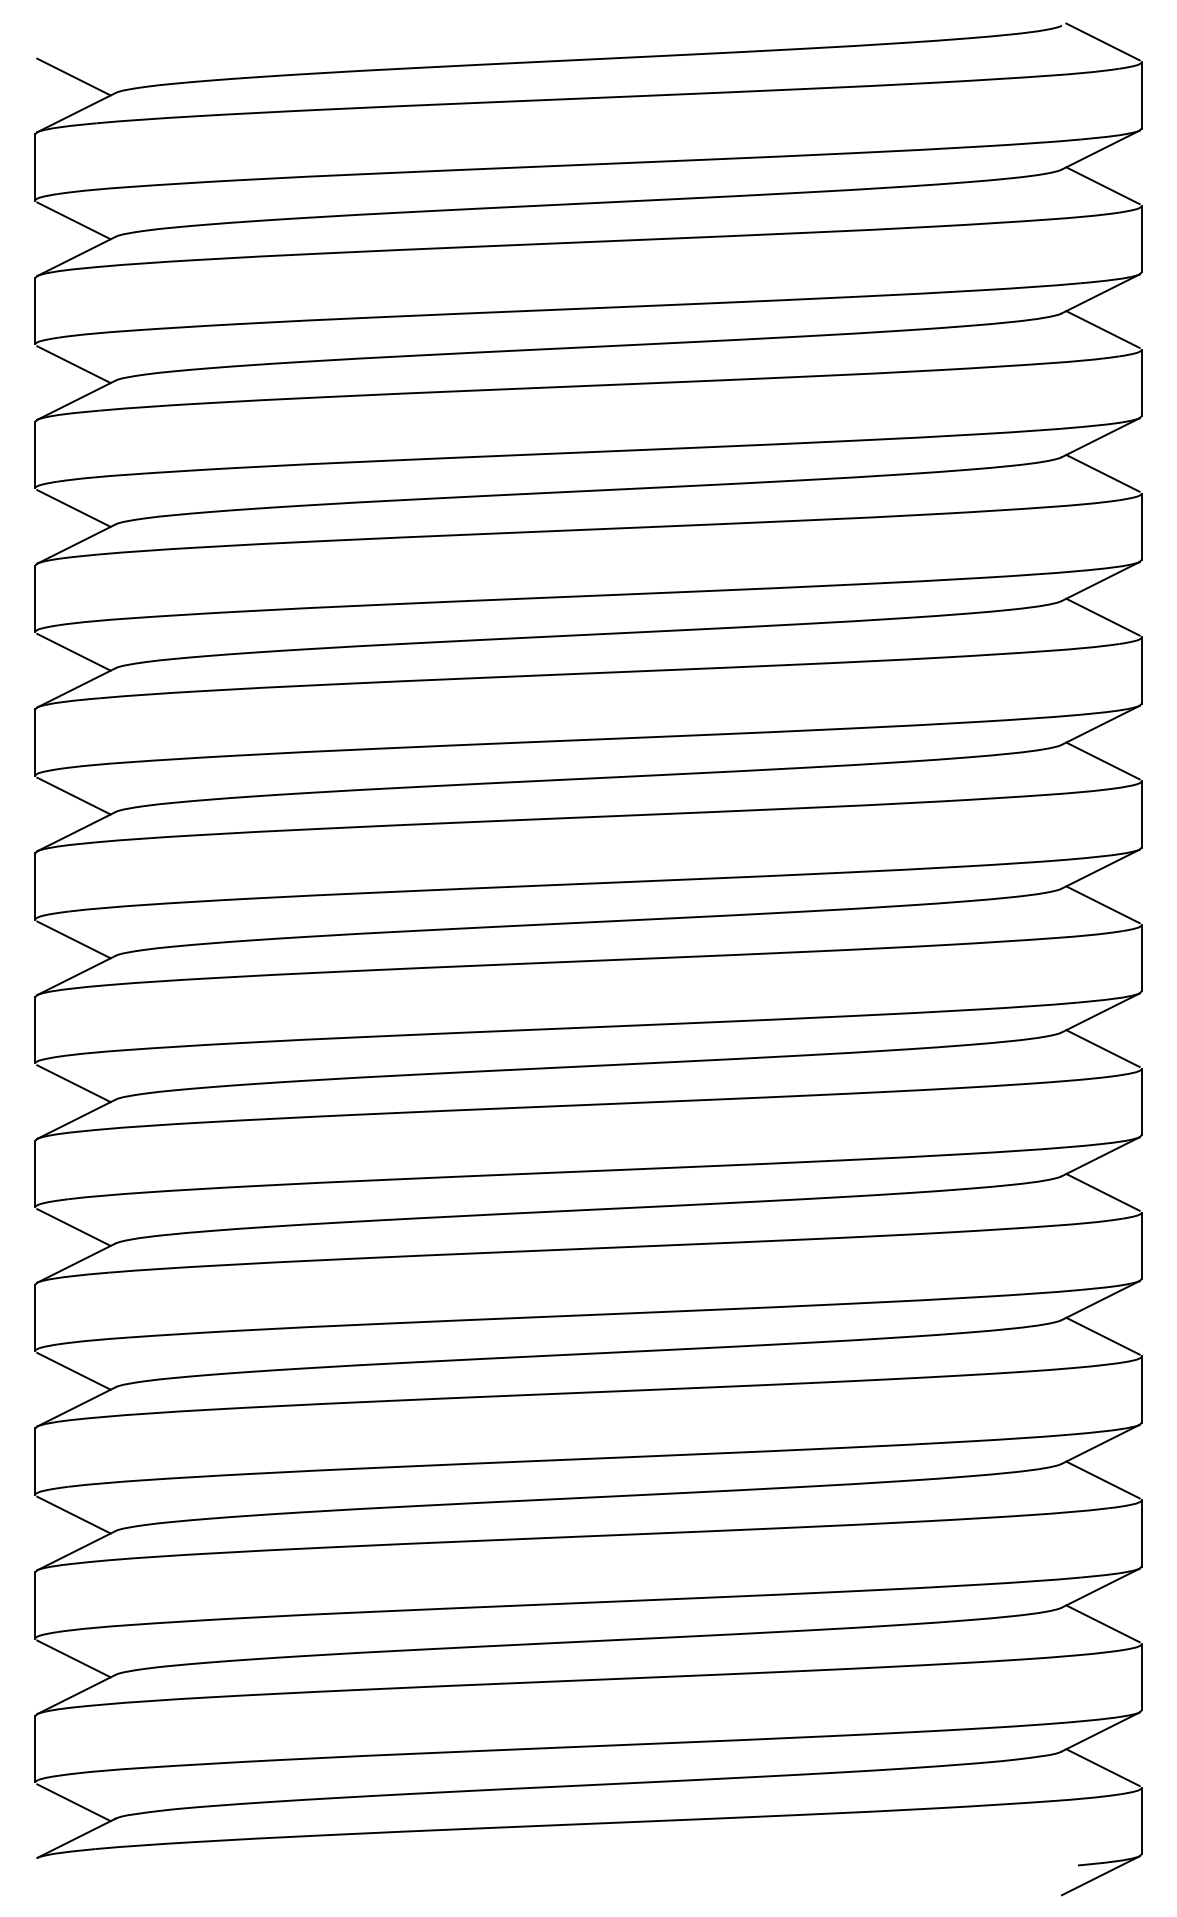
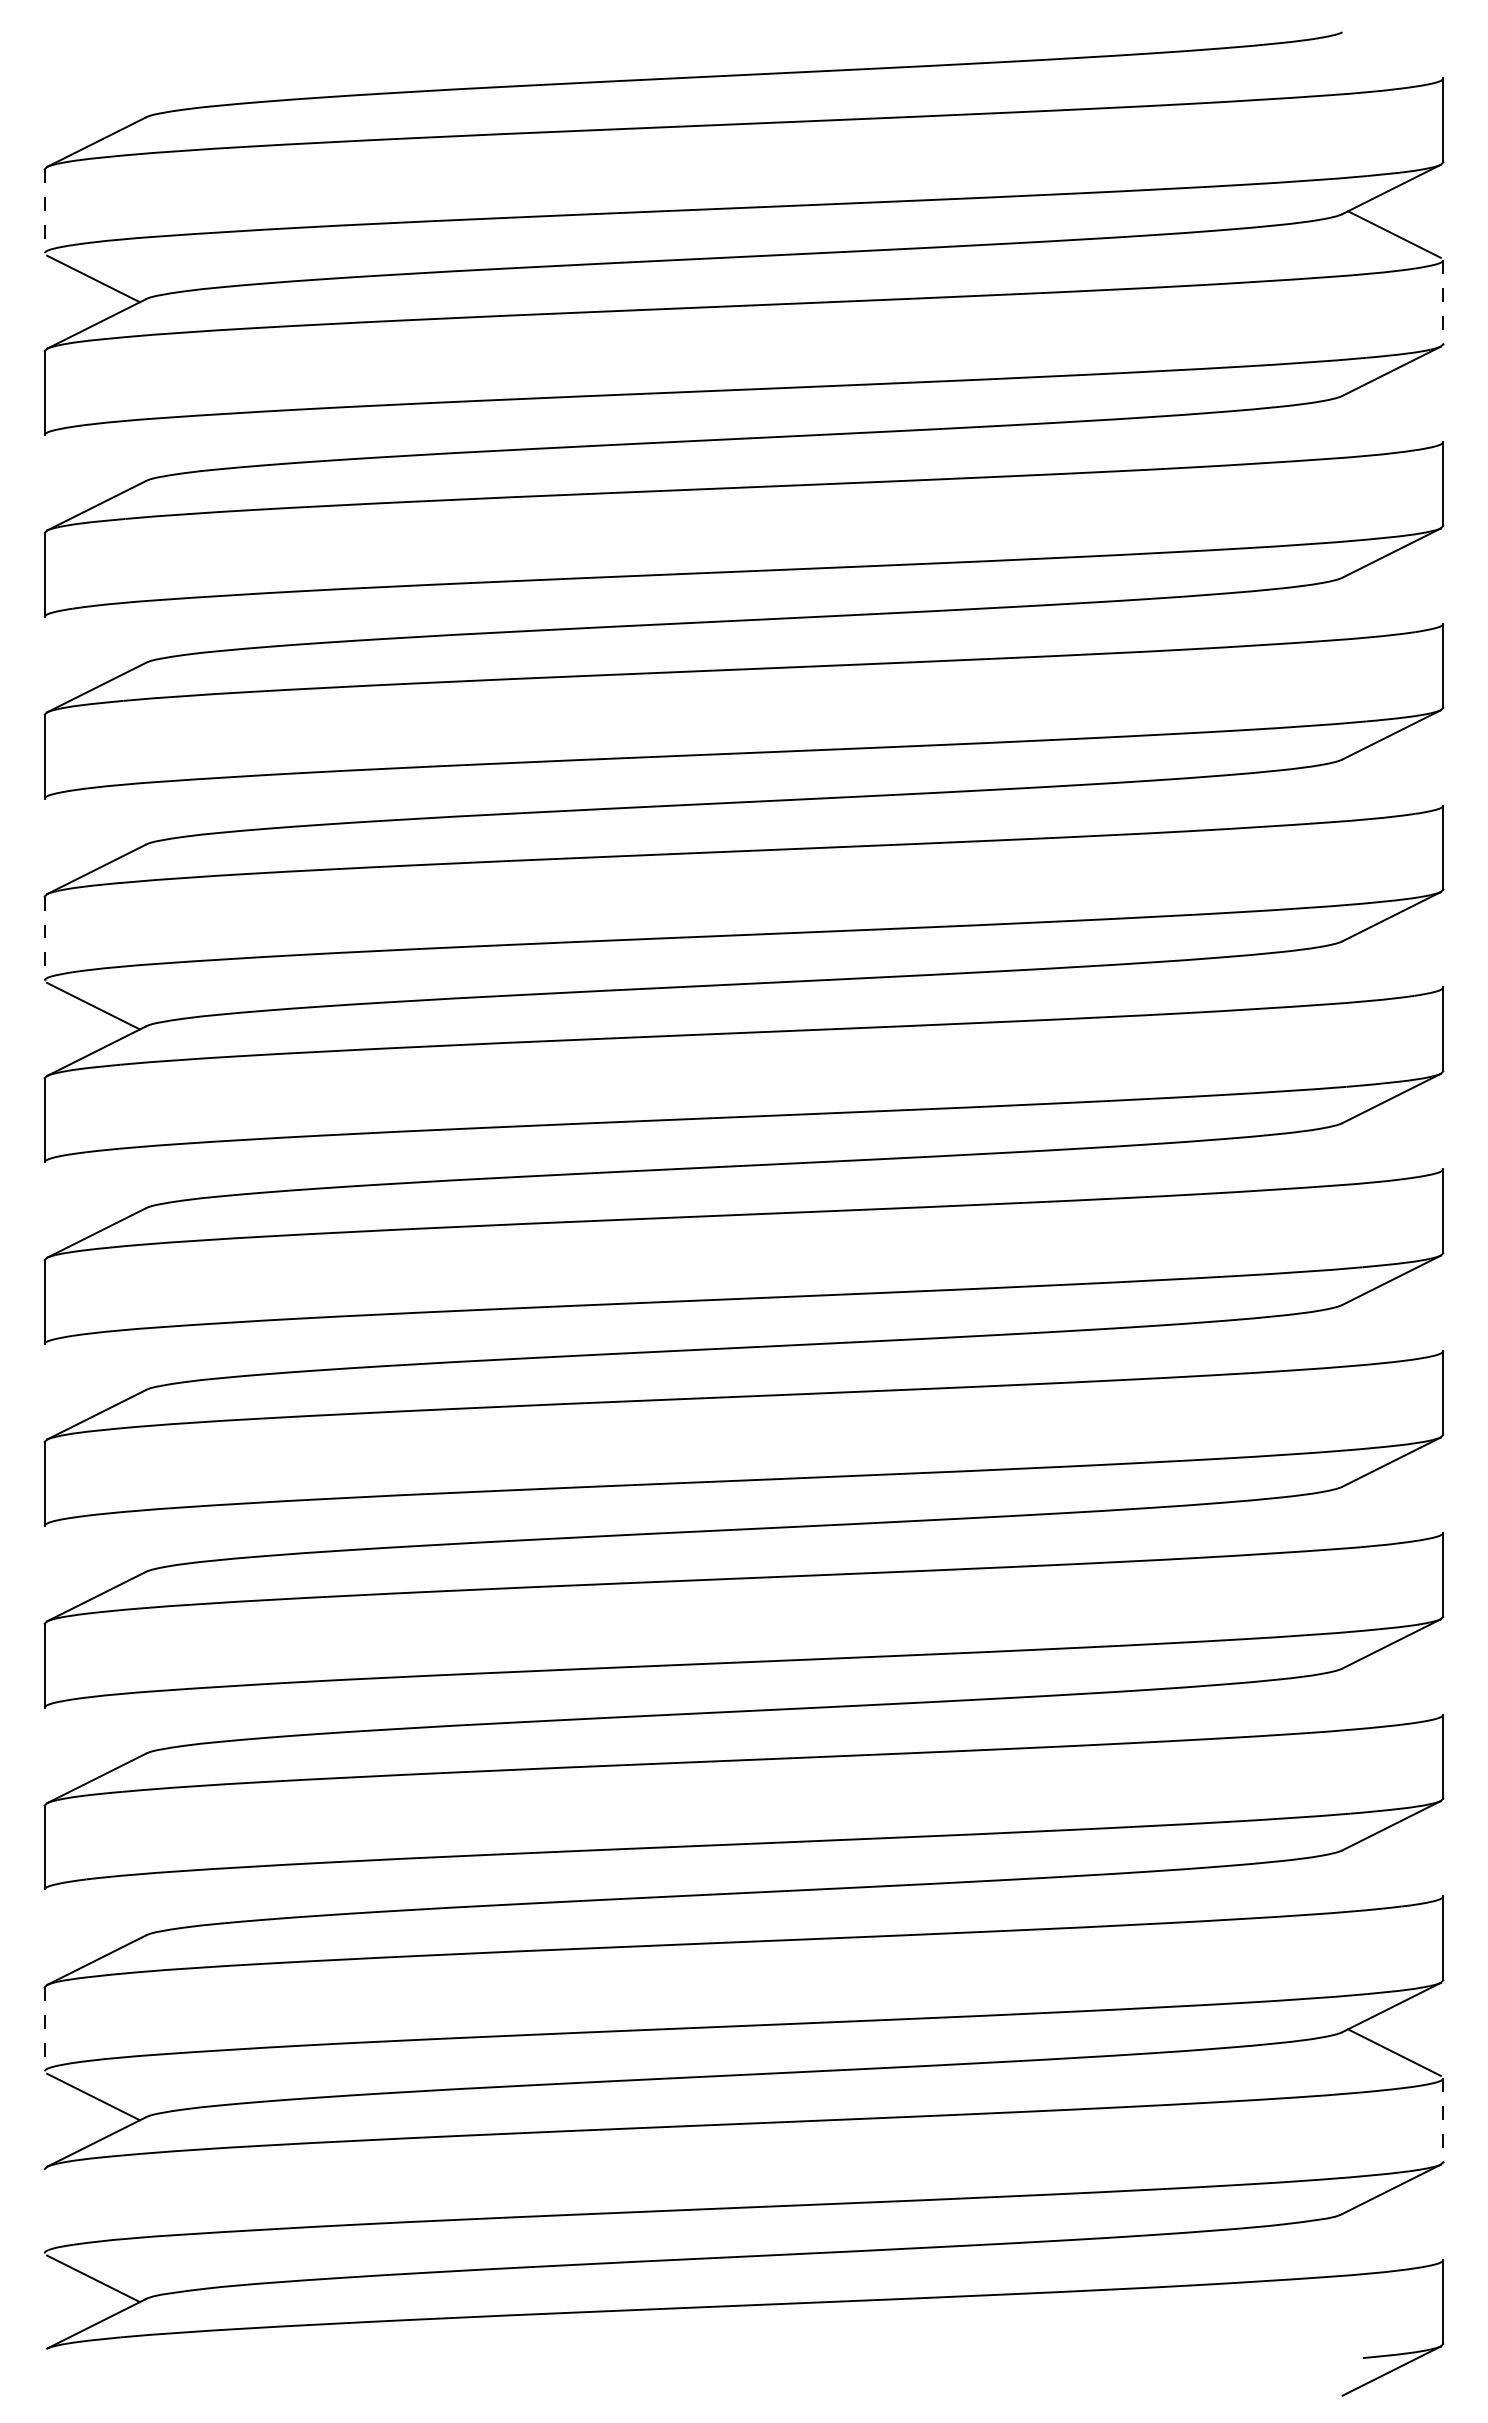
line: (1103, 41) -> (1394, 52), removed
line: (73, 76) -> (93, 96), removed
line: (35, 167) -> (44, 211), solid -> dashed
line: (1141, 239) -> (1443, 302), solid -> dashed
line: (1103, 329) -> (1394, 416), removed
line: (73, 364) -> (93, 460), removed
line: (1103, 472) -> (1394, 597), removed
line: (73, 508) -> (93, 642), removed
line: (1103, 616) -> (1394, 779), removed
line: (73, 652) -> (93, 824), removed
line: (35, 742) -> (44, 938), solid -> dashed
line: (1103, 760) -> (1394, 961), removed
line: (1103, 904) -> (1394, 1143), removed
line: (73, 939) -> (93, 1187), removed
line: (1103, 1048) -> (1394, 1325), removed
line: (73, 1083) -> (93, 1369), removed
line: (1103, 1191) -> (1394, 1506), removed
line: (73, 1227) -> (93, 1551), removed
line: (1103, 1335) -> (1394, 1688), removed
line: (73, 1371) -> (93, 1733), removed
line: (1103, 1479) -> (1394, 1870), removed
line: (73, 1514) -> (93, 1914), removed
line: (35, 1605) -> (44, 2029), solid -> dashed
line: (1141, 1677) -> (1443, 2120), solid -> dashed
line: (35, 1749) -> (44, 2211), removed
line: (1103, 1767) -> (1394, 2234), removed

